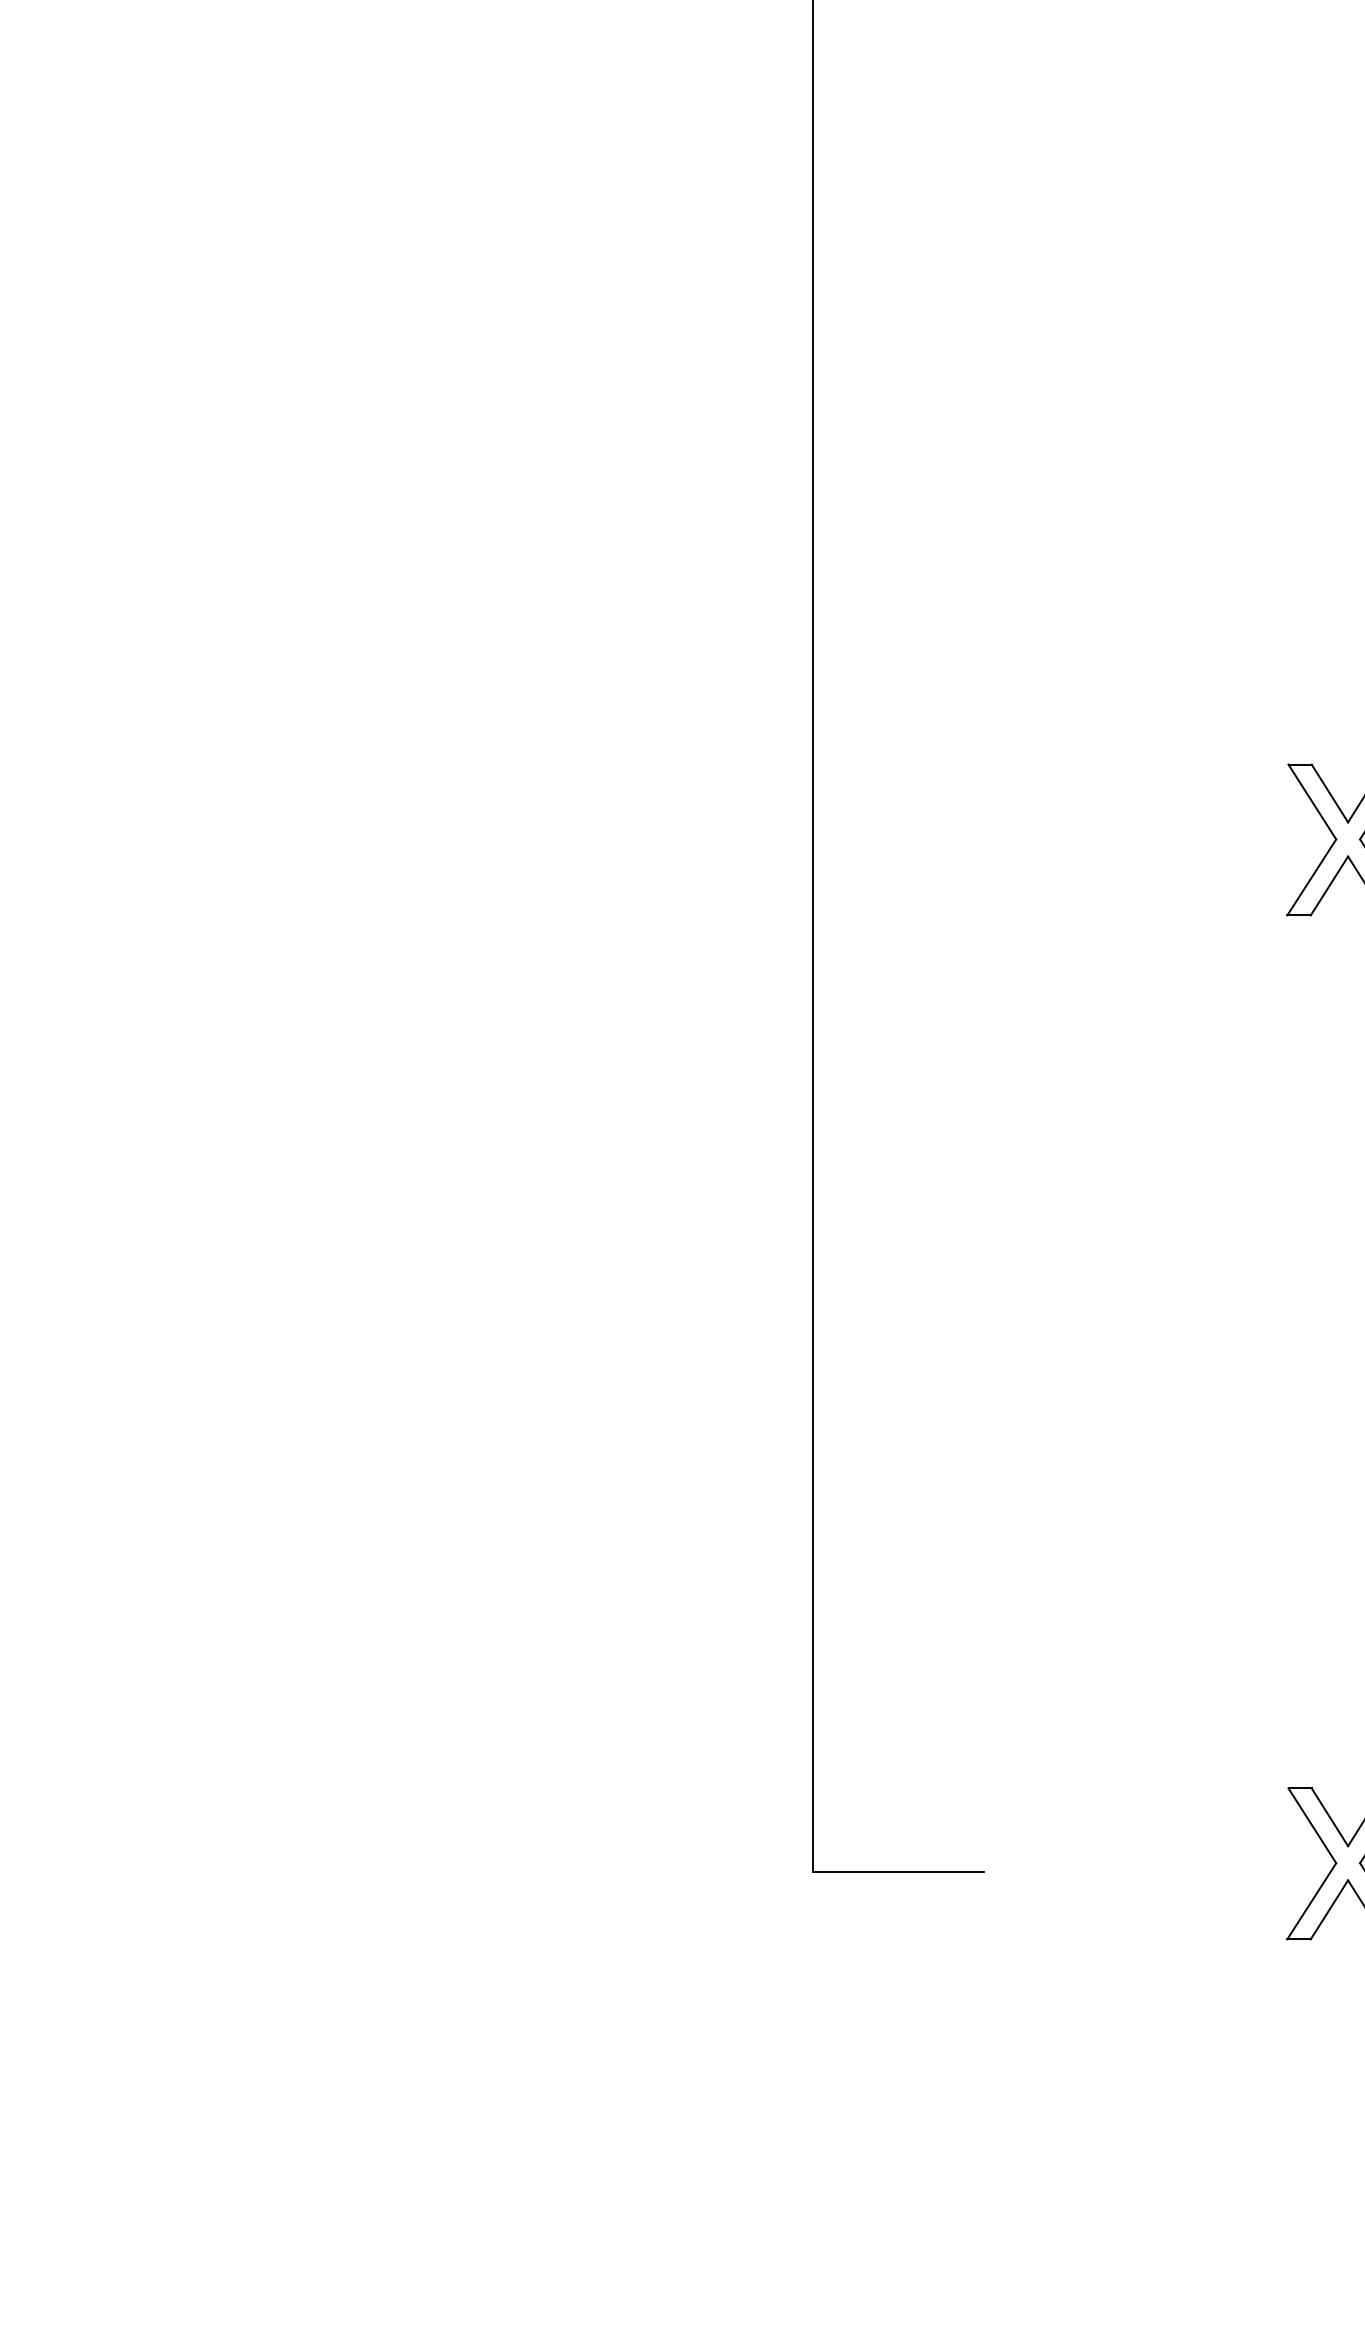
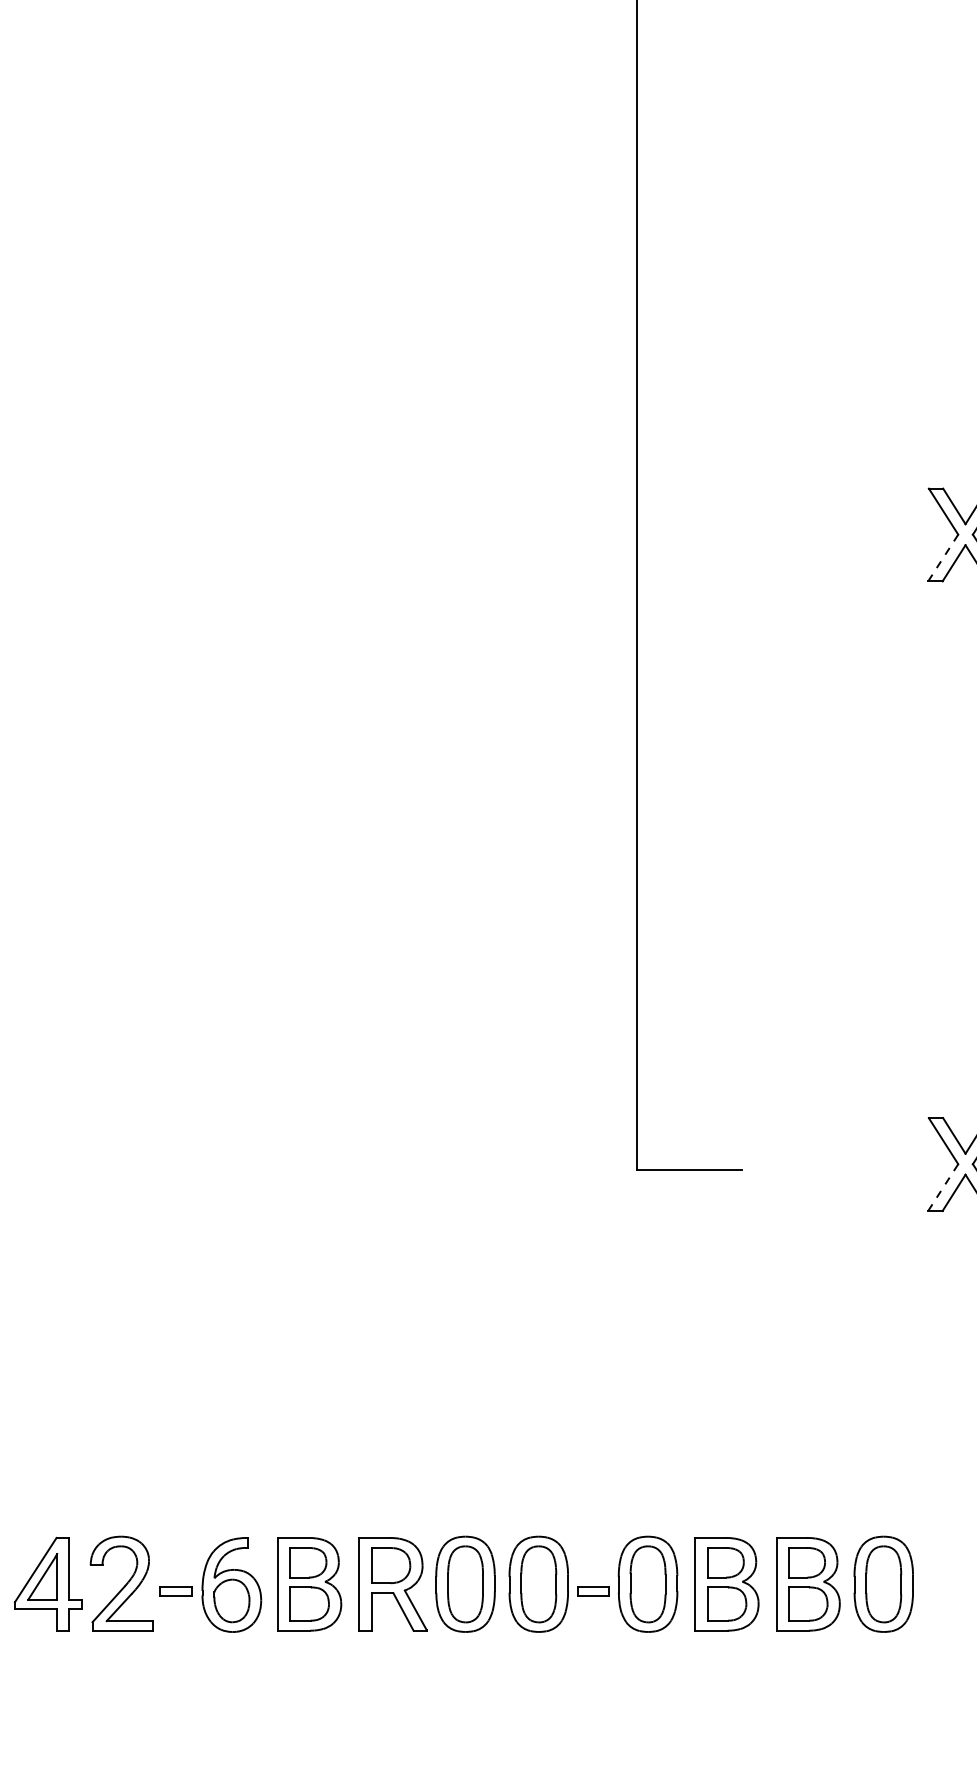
line: (1312, 878) -> (943, 558), solid -> dashed
line: (1312, 1901) -> (943, 1187), solid -> dashed

